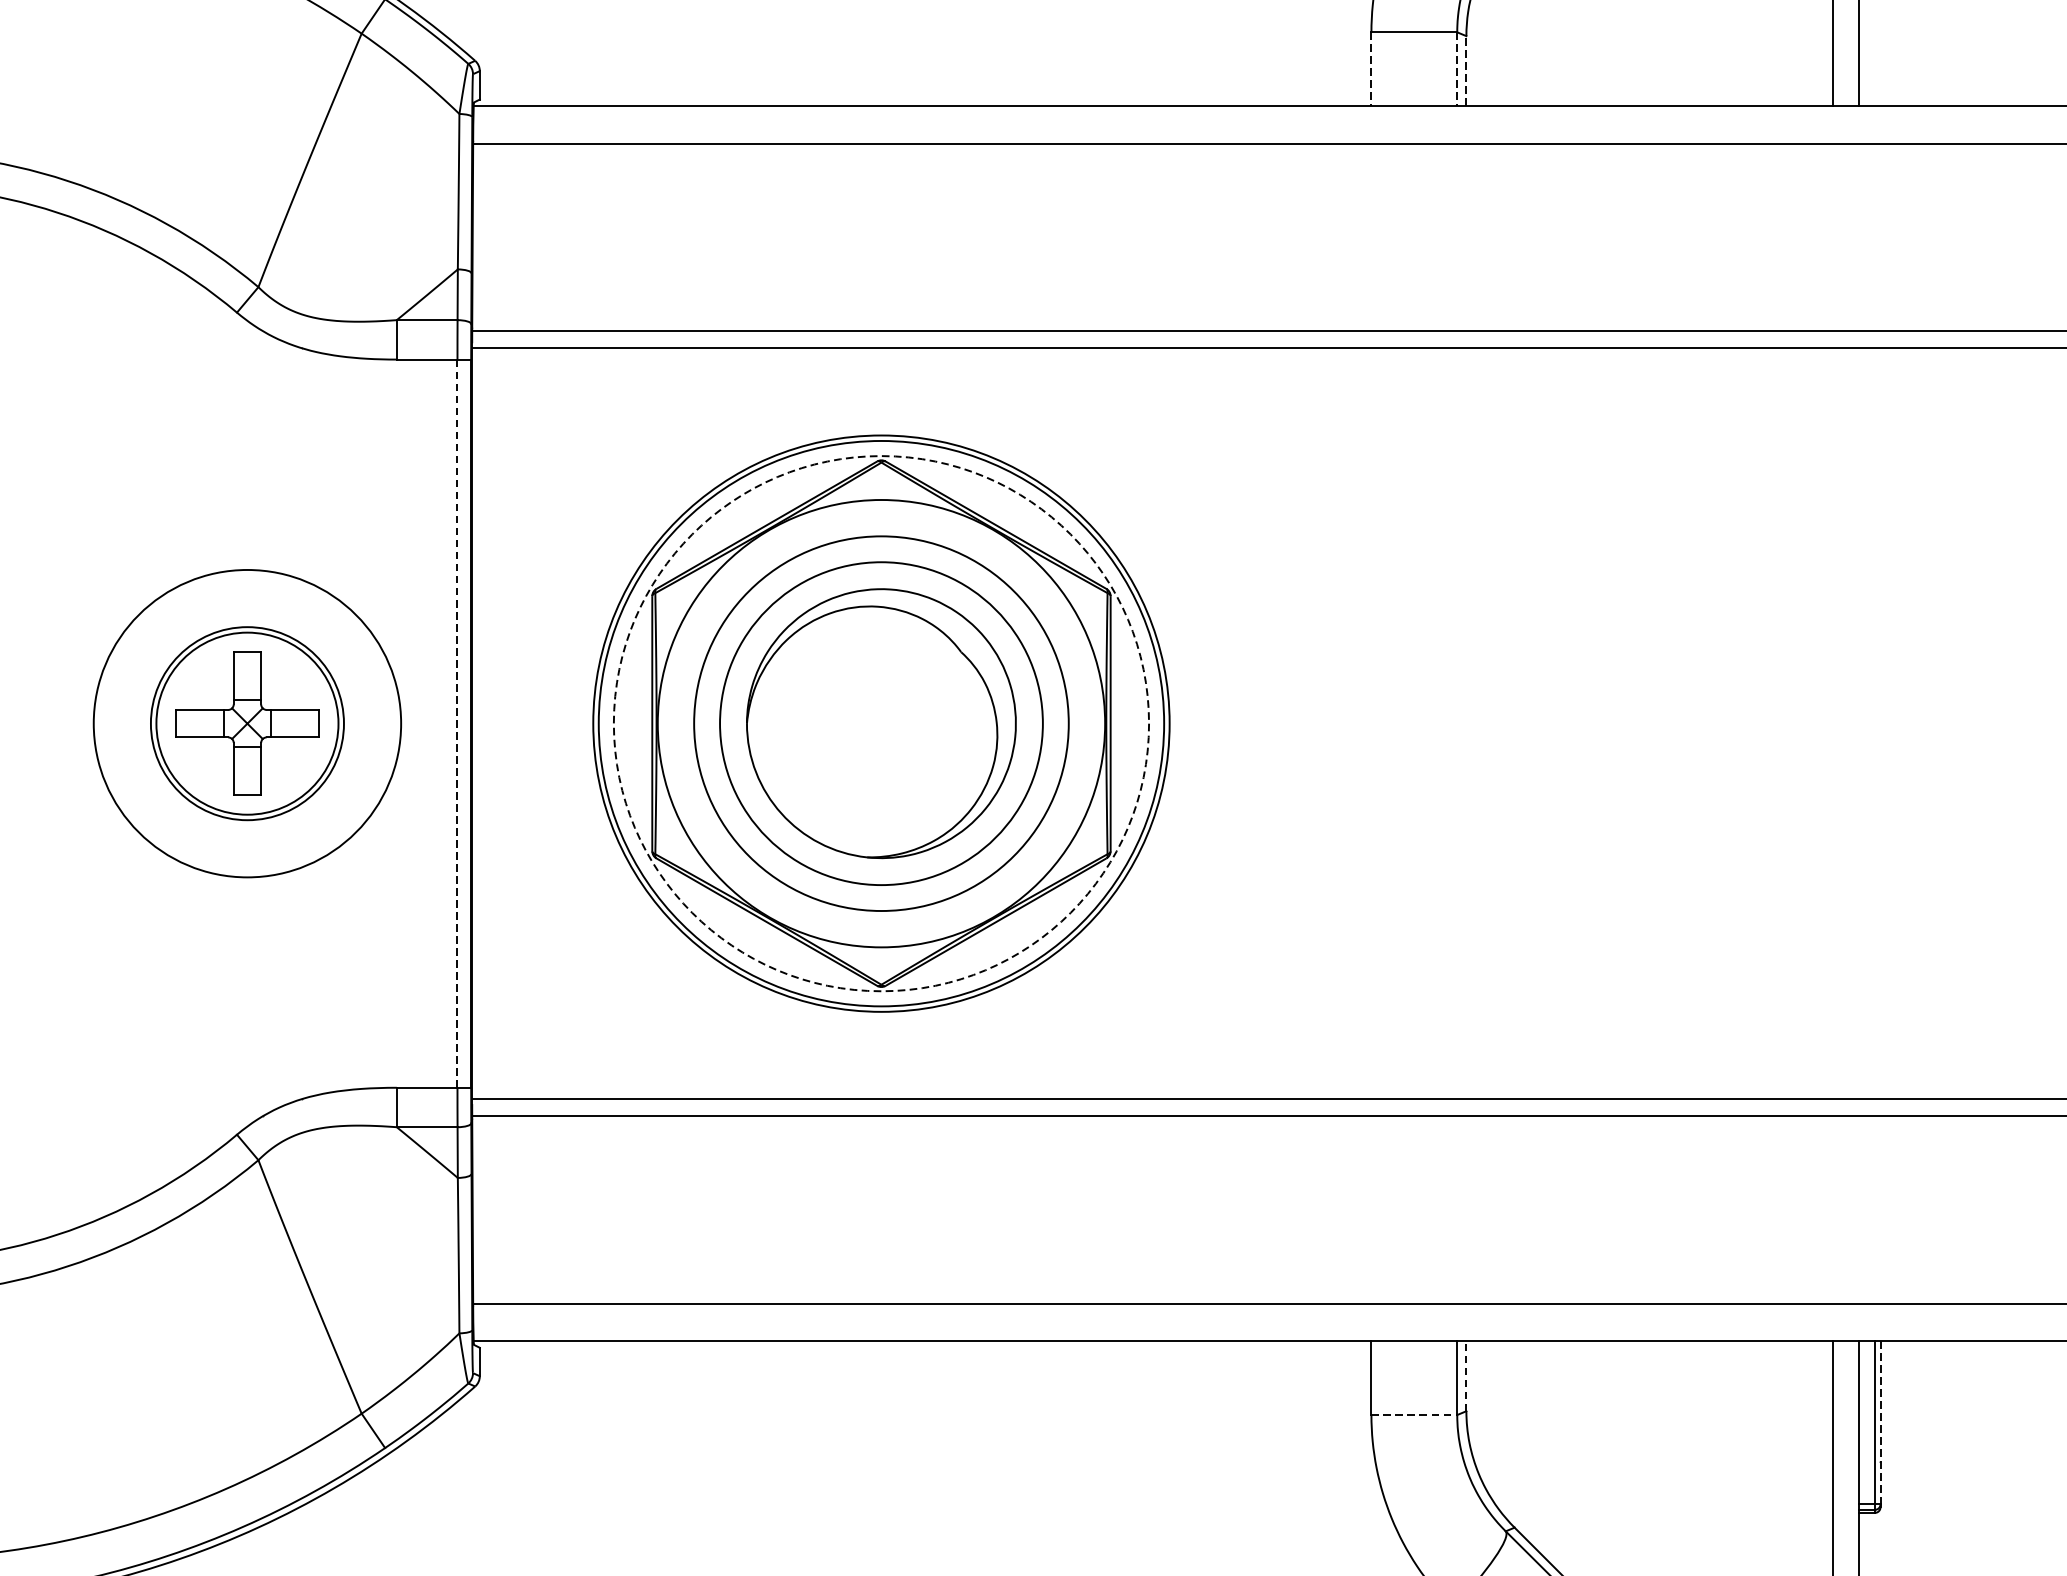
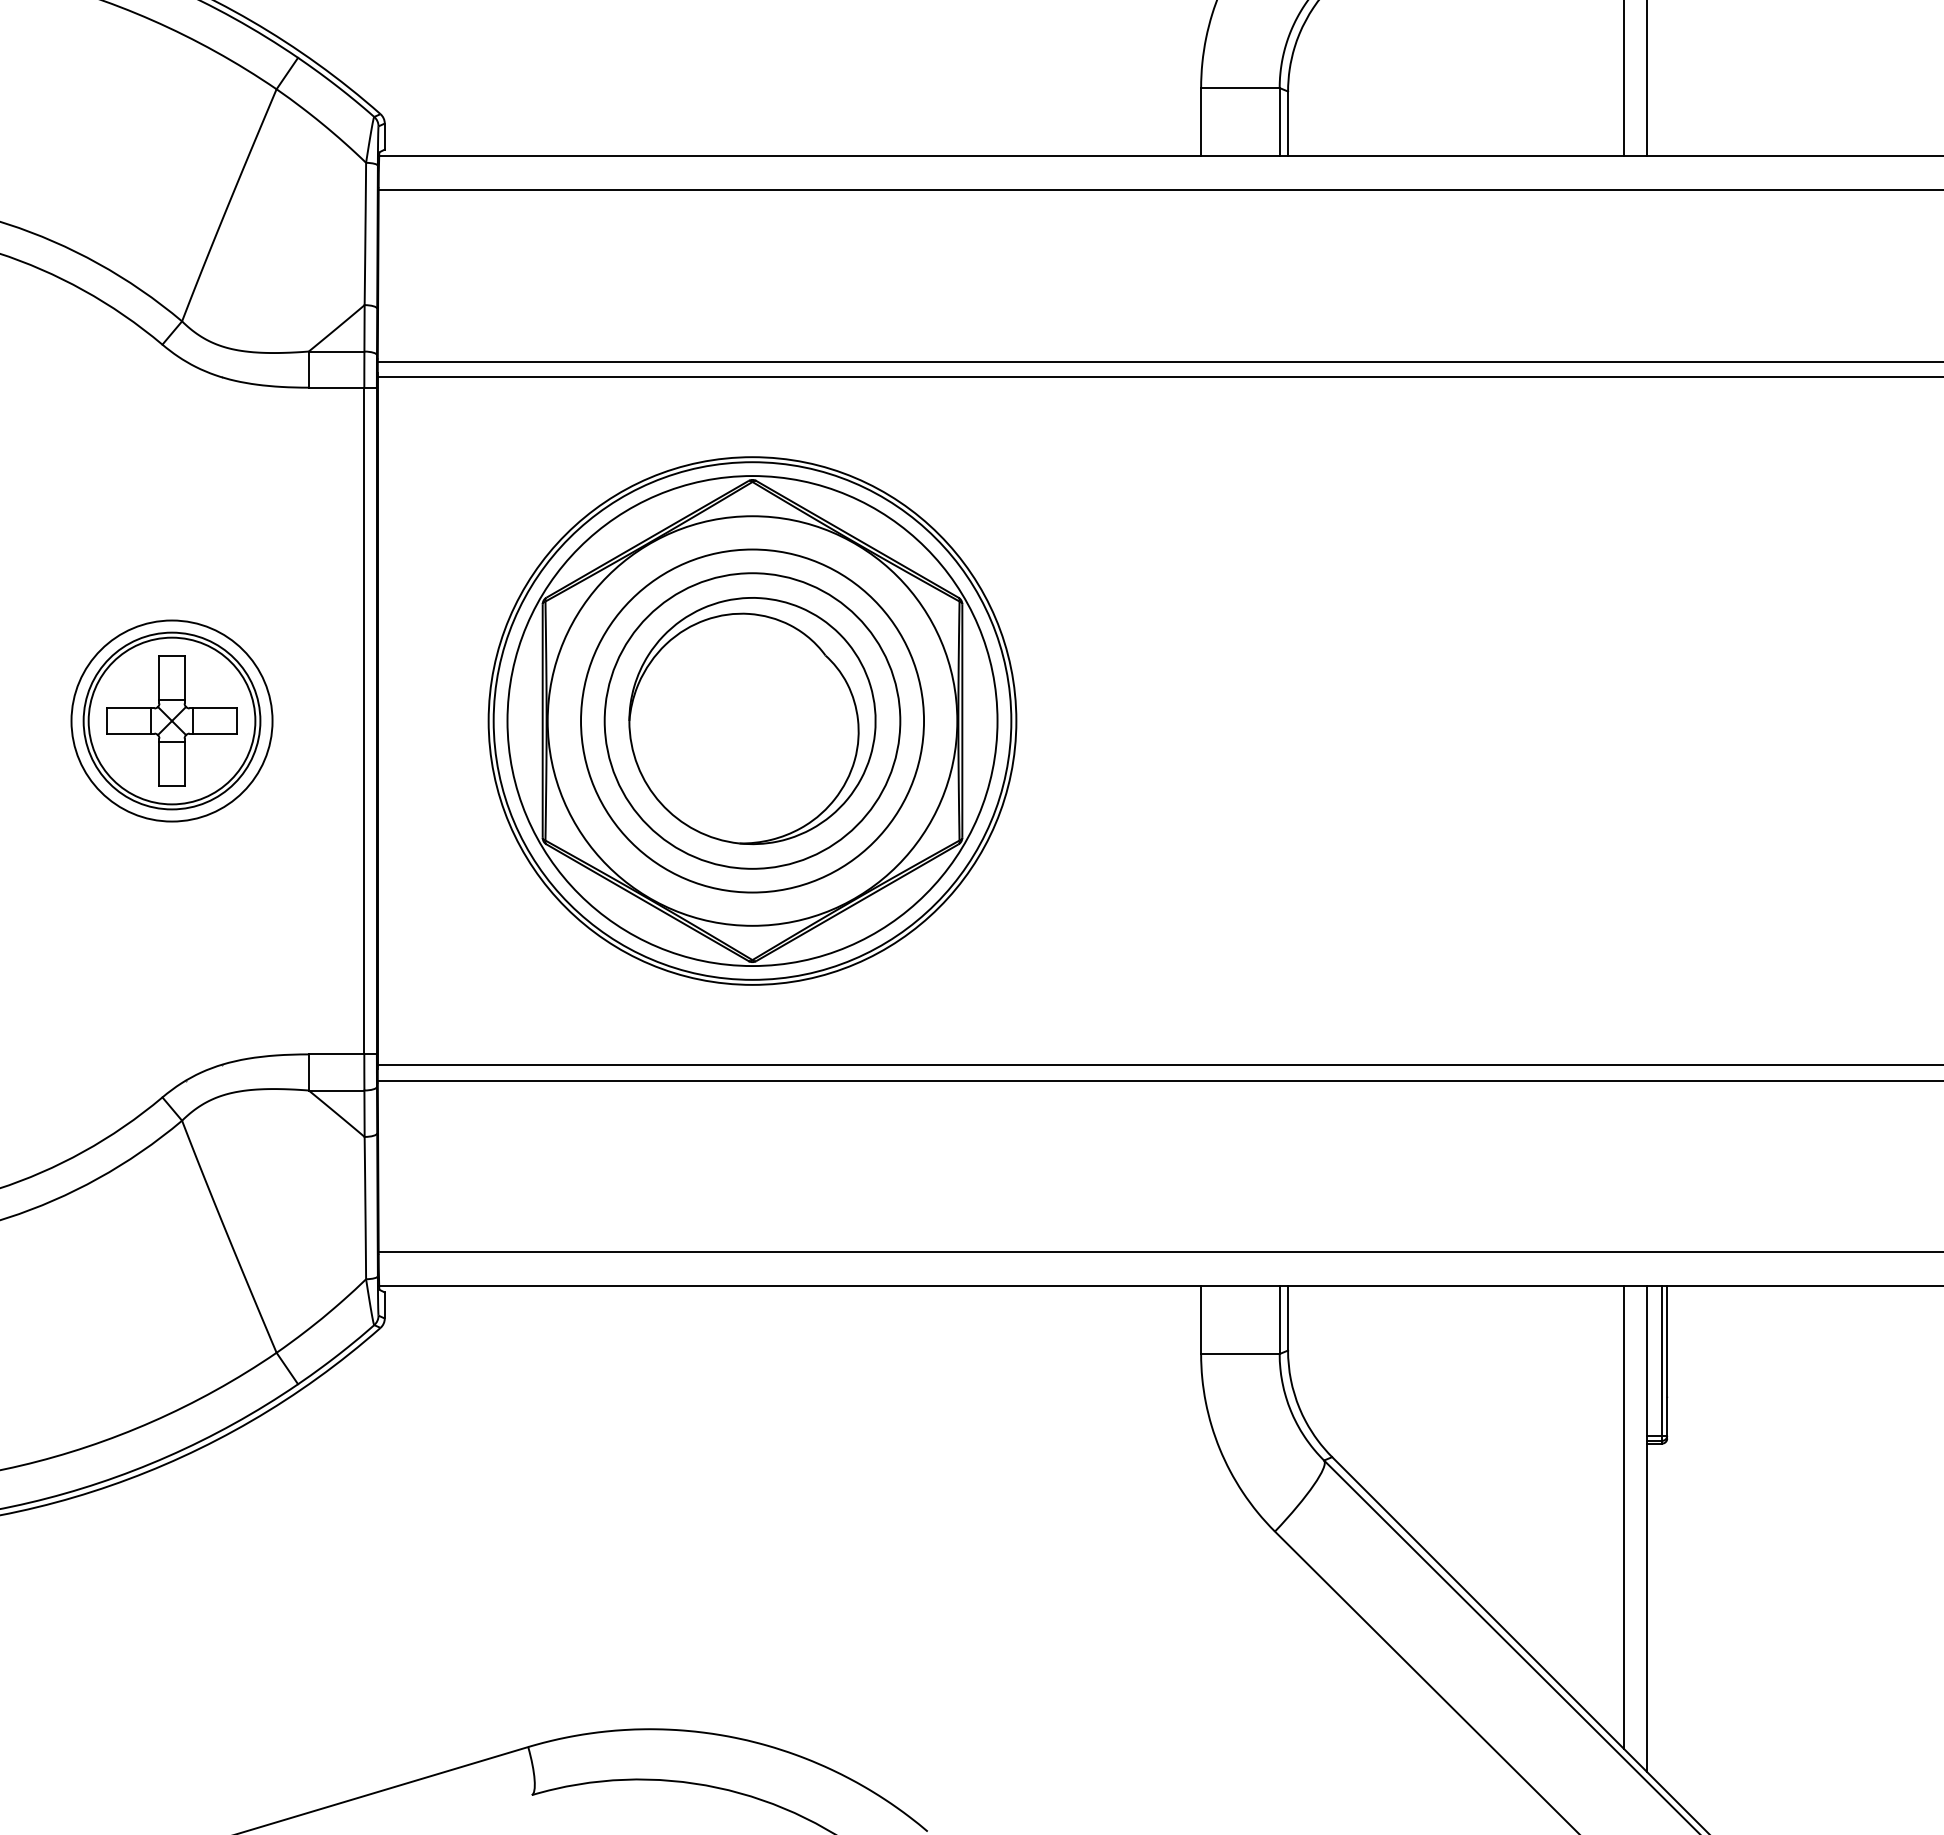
line: (1371, 68) -> (1201, 121), dashed -> solid
line: (1457, 68) -> (1279, 121), dashed -> solid
line: (1466, 71) -> (1288, 123), dashed -> solid
circle: (246, 723) -> (171, 720), size x0.71
line: (457, 724) -> (364, 721), dashed -> solid
circle: (881, 724) -> (752, 721), dashed -> solid
line: (1466, 1376) -> (1288, 1318), dashed -> solid
line: (1414, 1415) -> (1240, 1354), dashed -> solid
line: (1880, 1423) -> (1667, 1361), dashed -> solid

